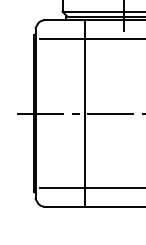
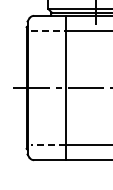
line: (62, 39) -> (48, 30), solid -> dashed
line: (61, 187) -> (47, 145), solid -> dashed

